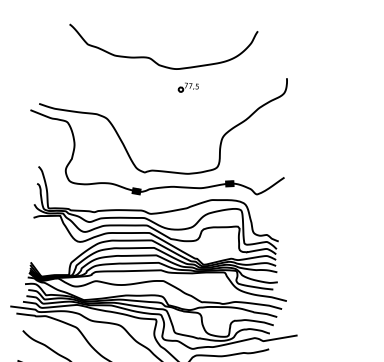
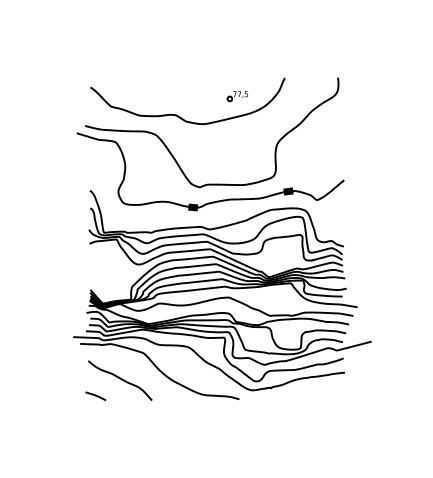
curve: (154, 59) -> (180, 116), moved

